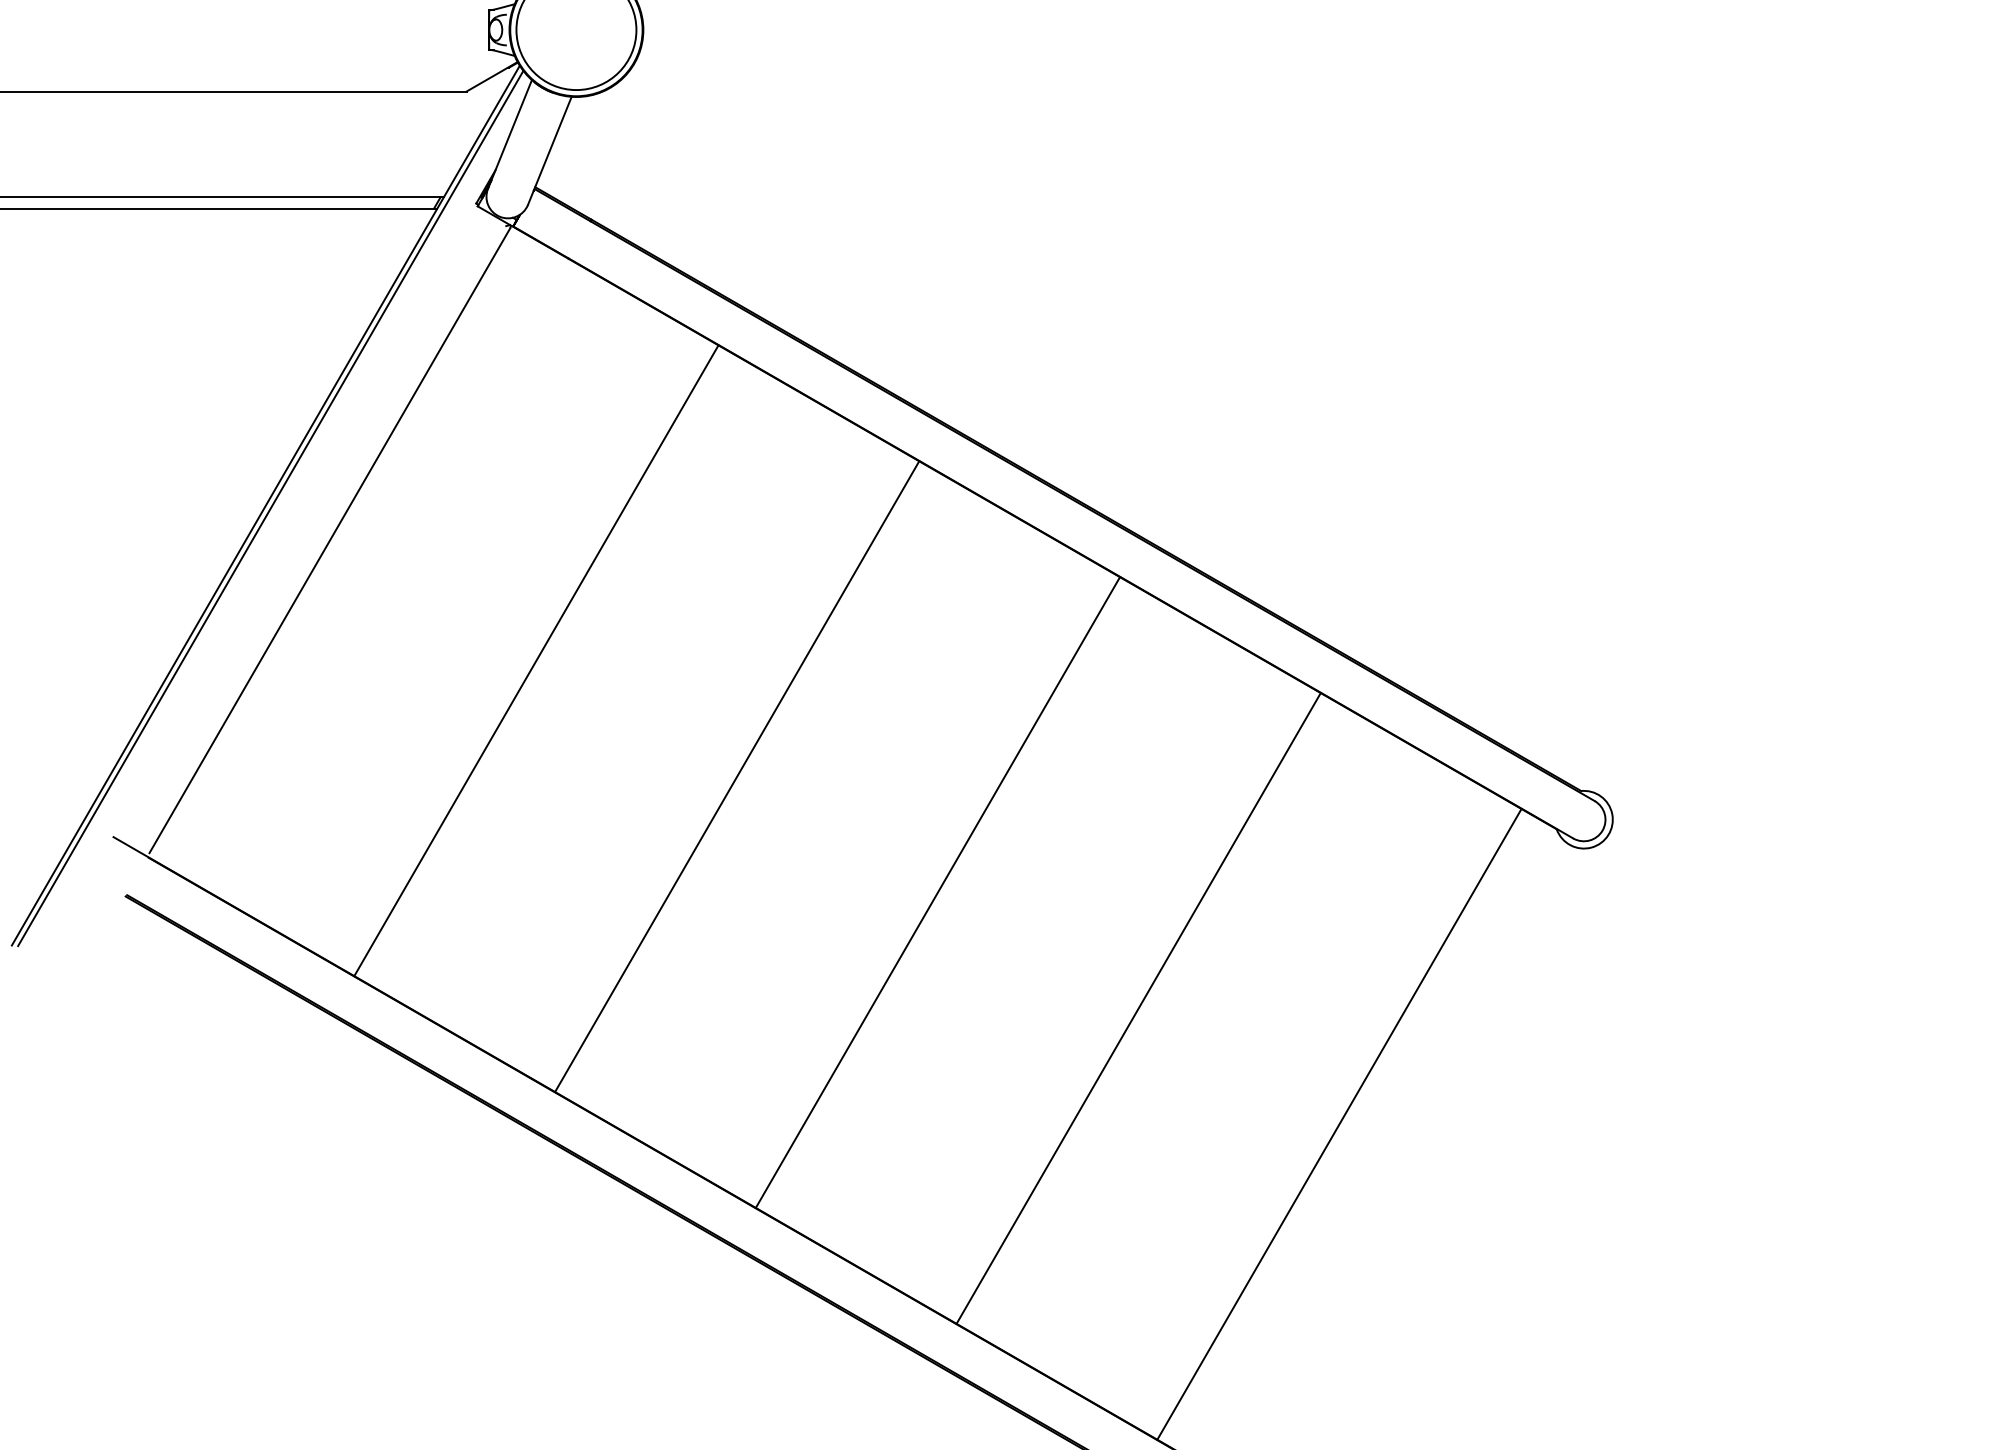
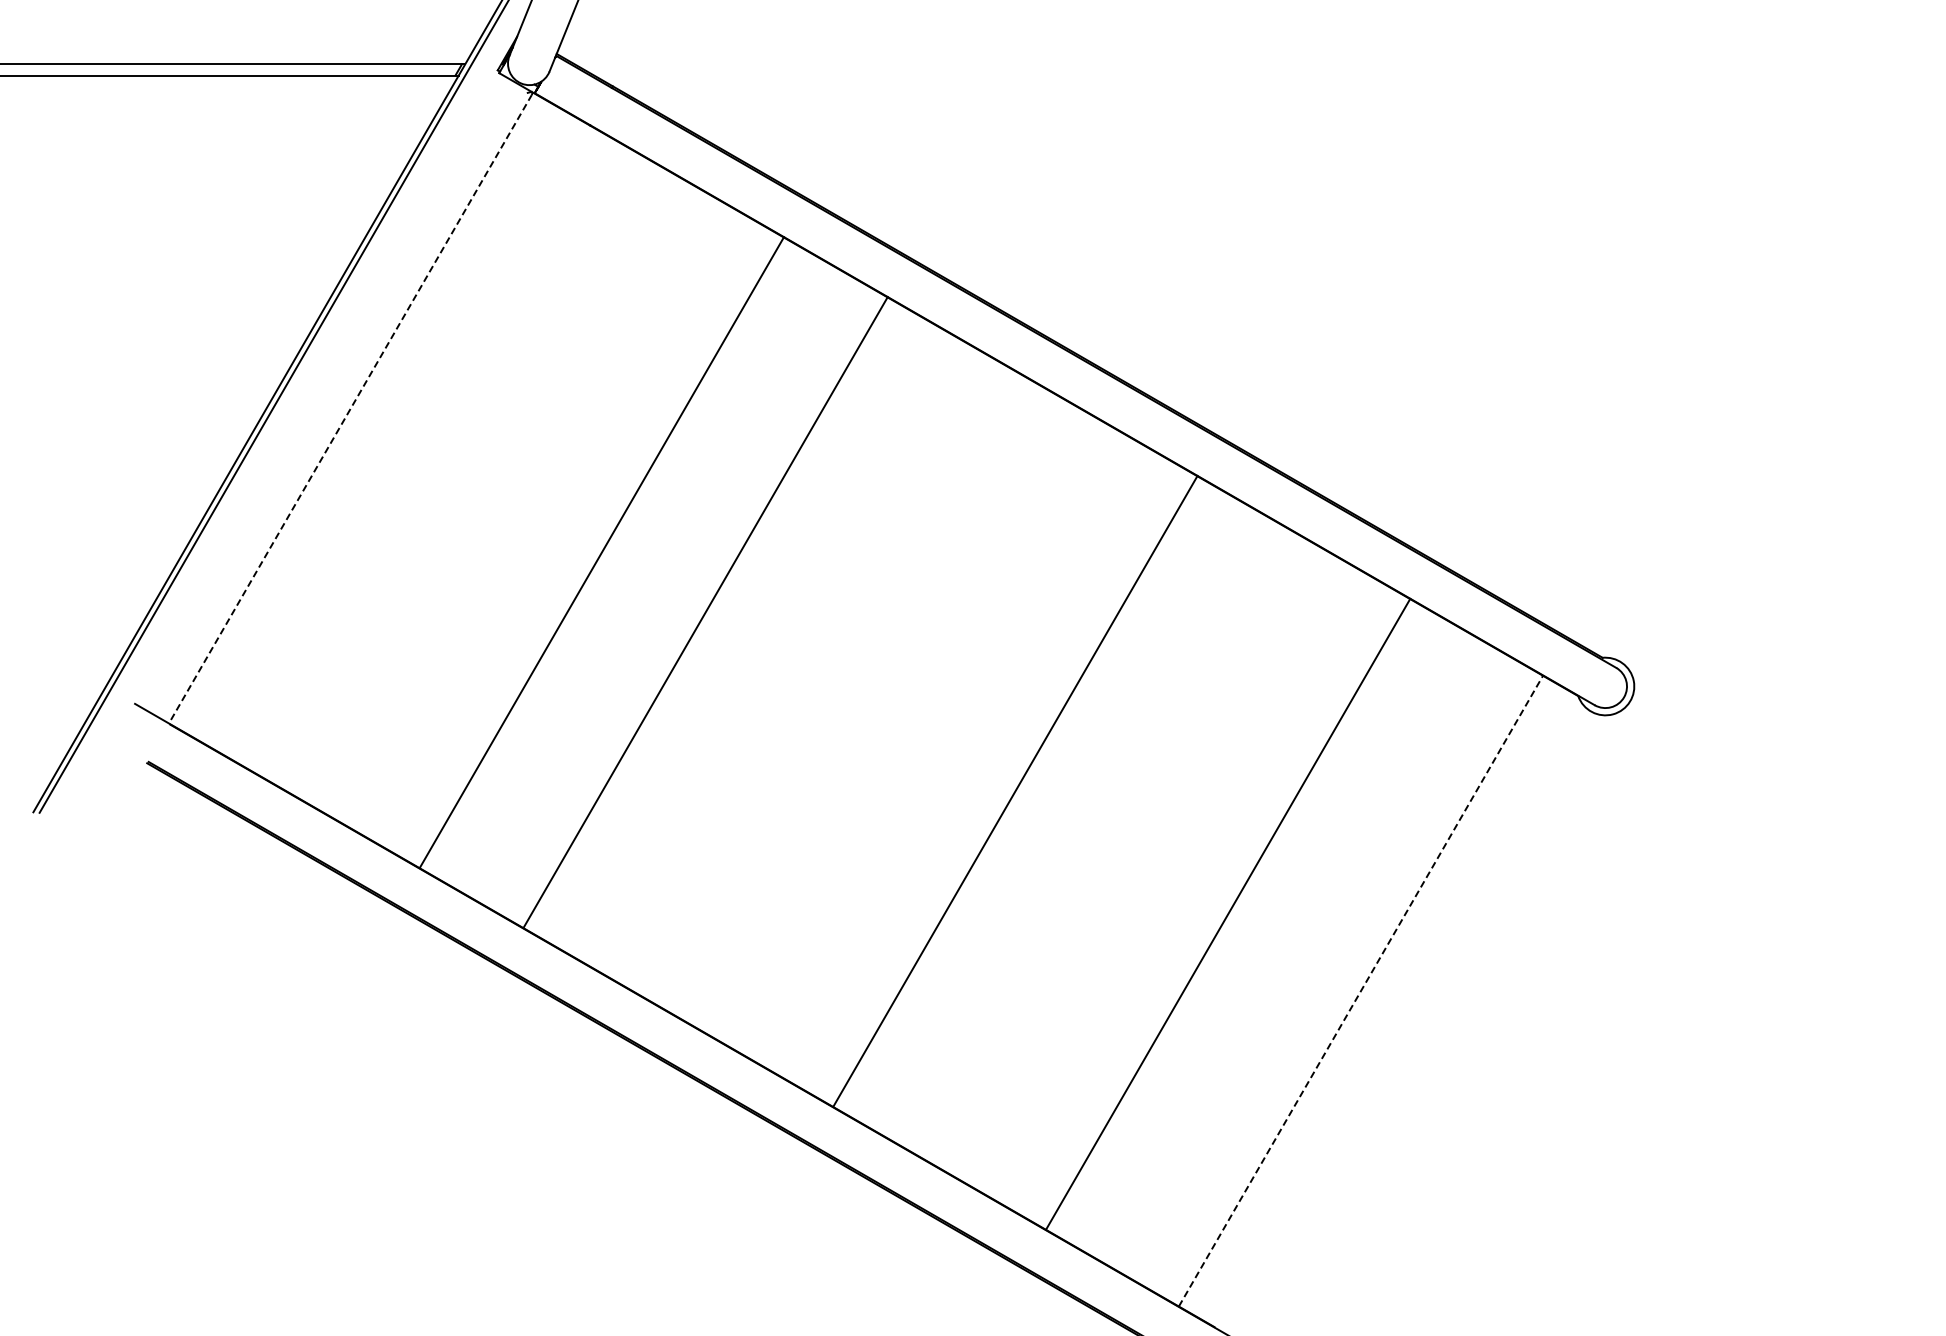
line: (329, 540) -> (351, 407), solid -> dashed
line: (536, 660) -> (602, 552), moved
line: (737, 776) -> (706, 612), moved
line: (937, 892) -> (1015, 791), moved
line: (1138, 1008) -> (1228, 914), moved
line: (1339, 1123) -> (1361, 990), solid -> dashed

